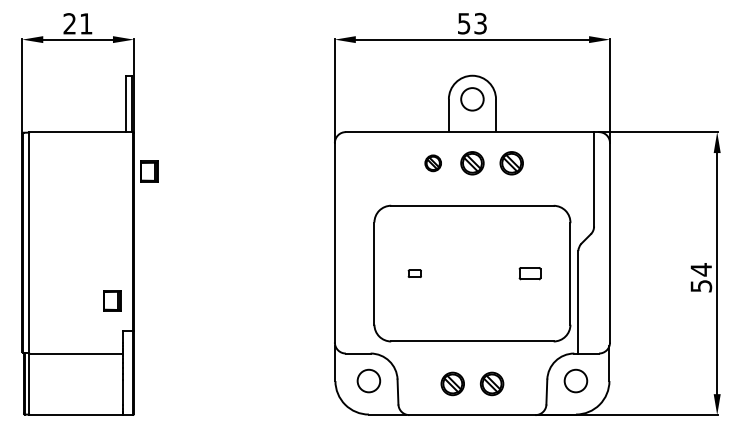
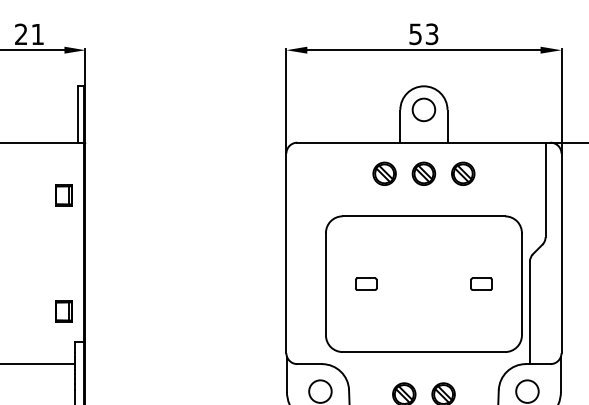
part: (433, 163) -> (385, 174), size x1.43
part: (149, 171) -> (64, 195), moved
part: (414, 273) -> (366, 284), size x1.67

